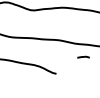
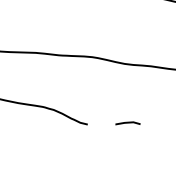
curve: (83, 56) -> (127, 121), moved

